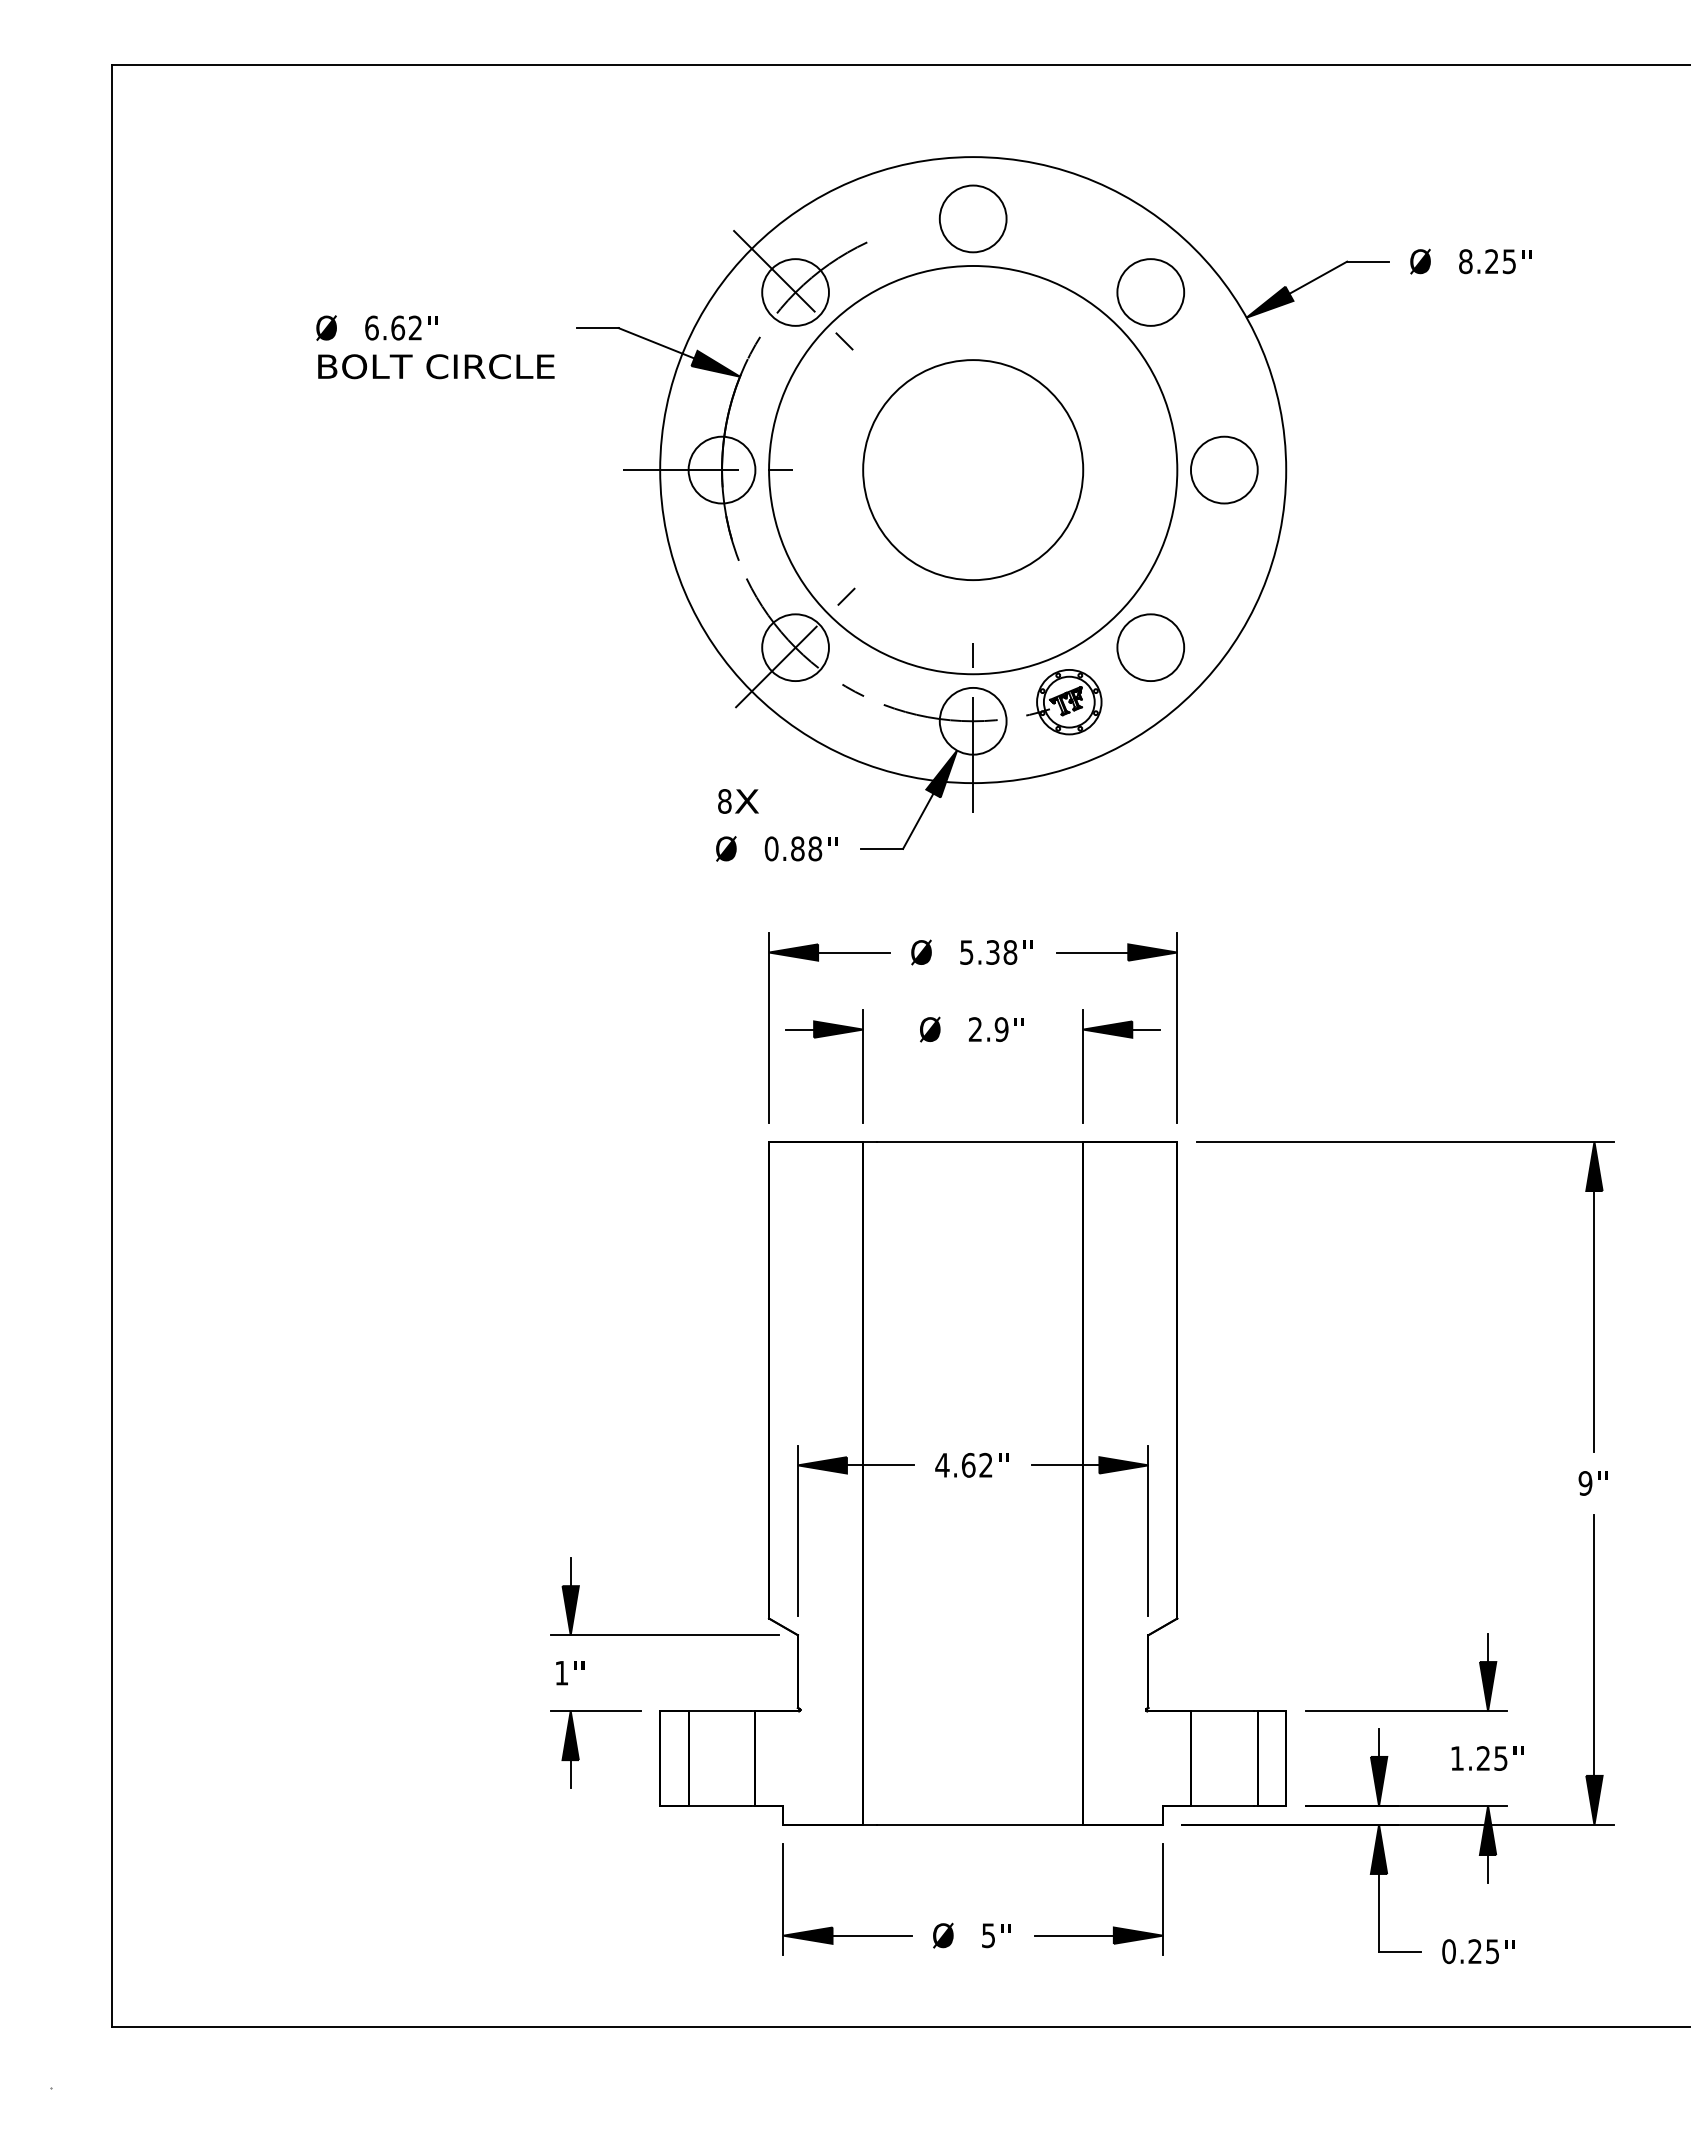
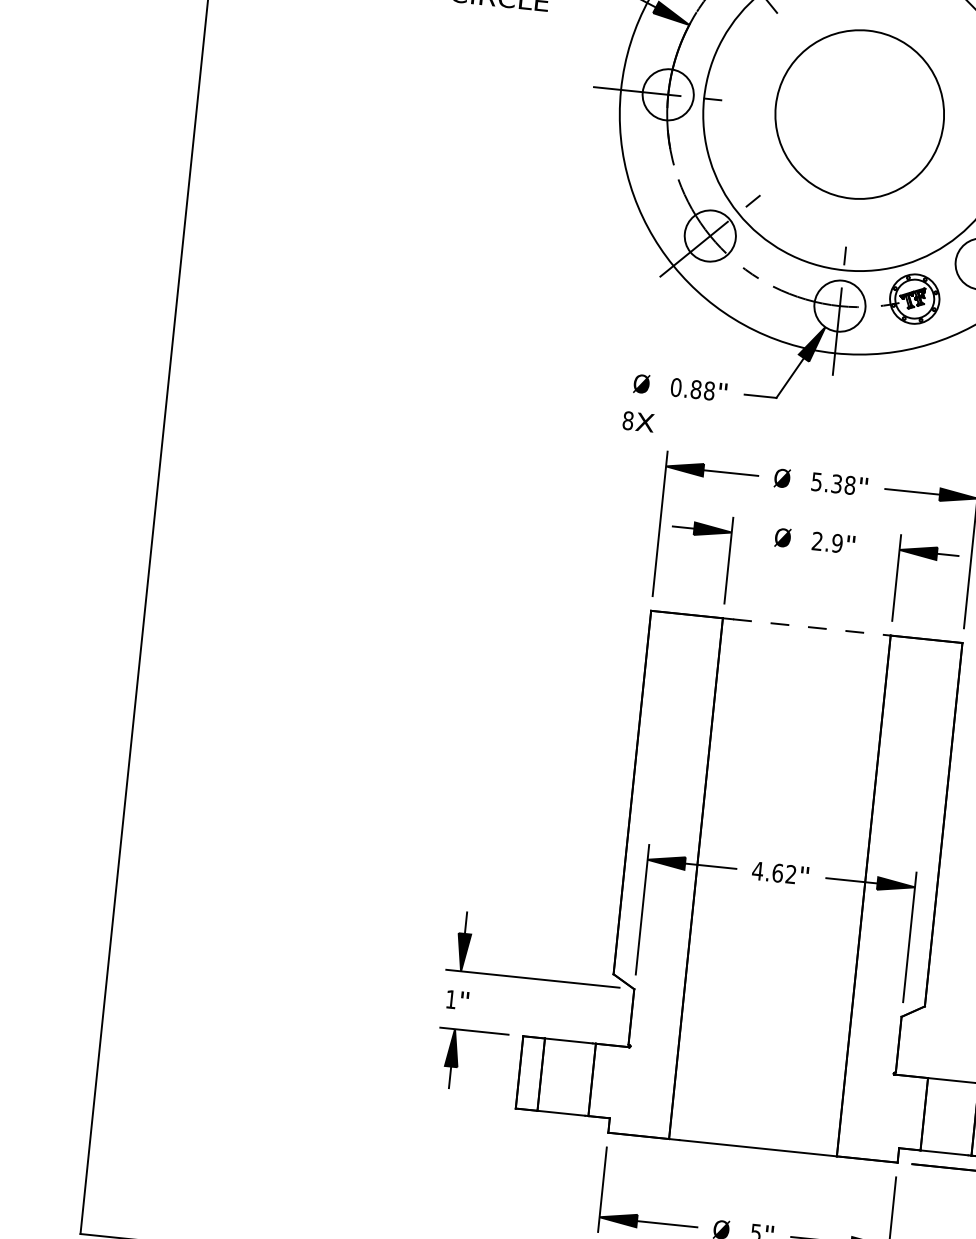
text: (738, 801) -> (638, 421), moved
line: (980, 1141) -> (812, 627), solid -> dashed

